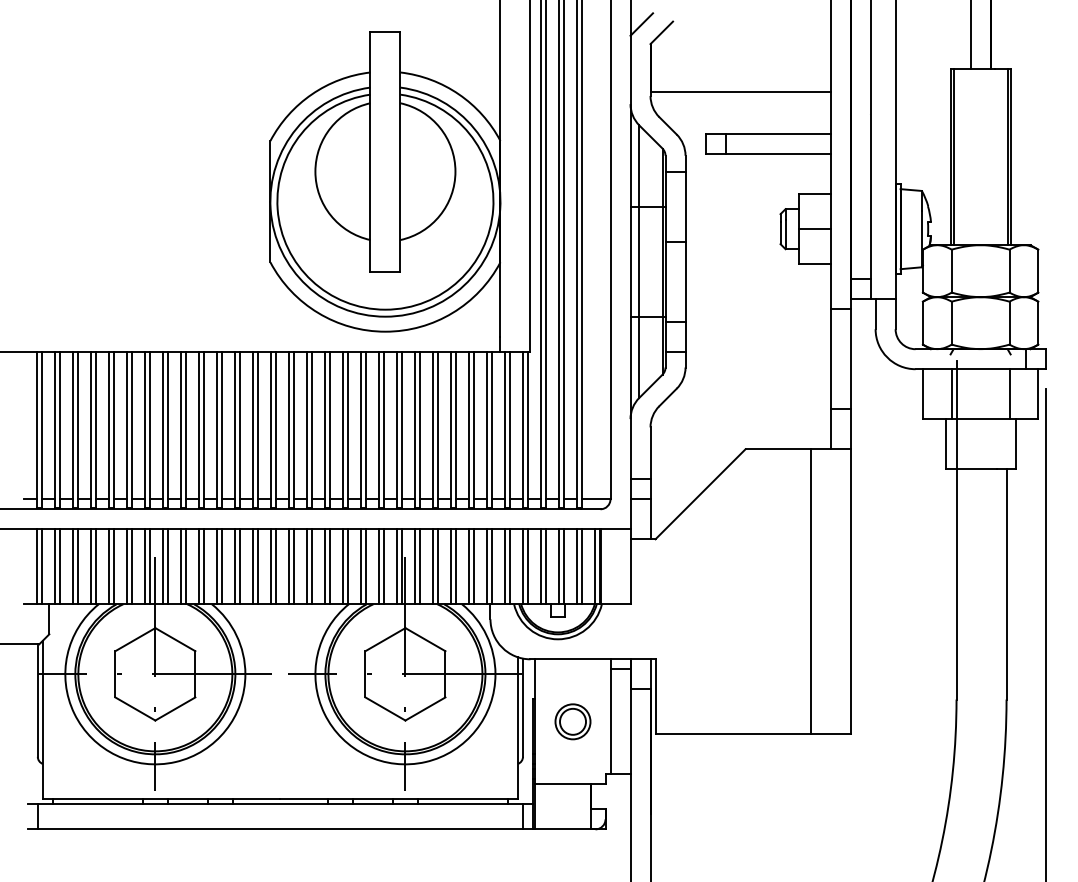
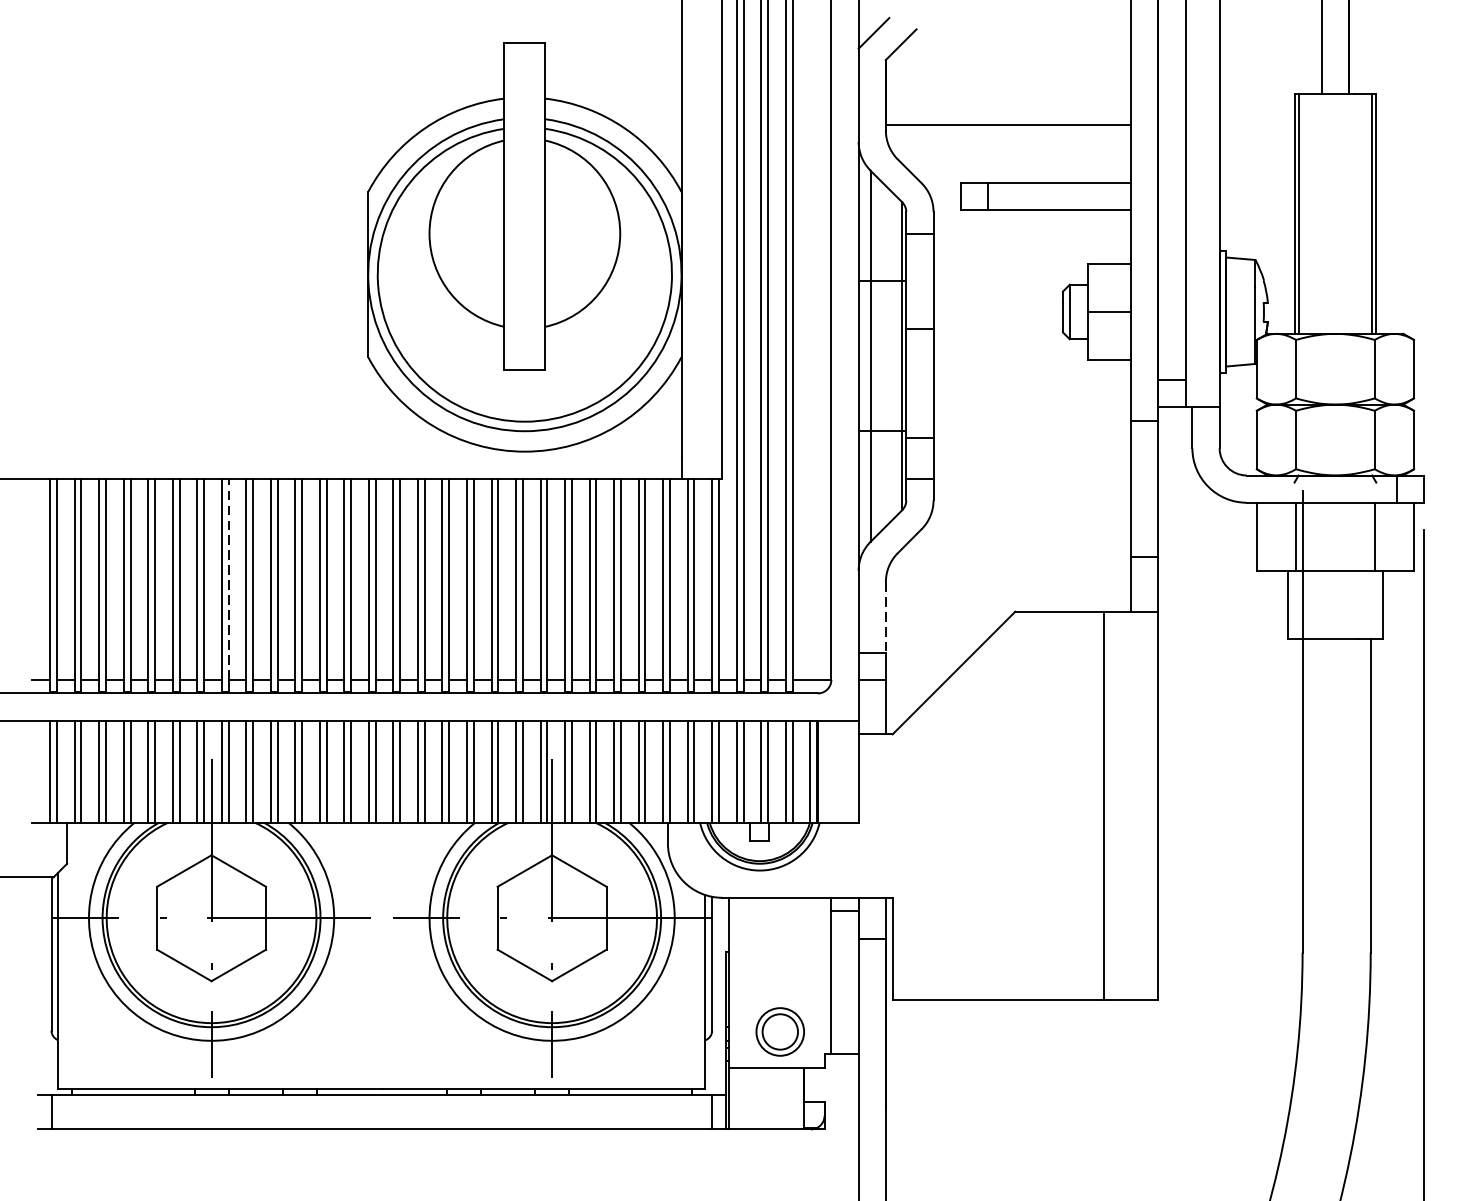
line: (167, 425) -> (228, 579), solid -> dashed
line: (650, 453) -> (885, 617), solid -> dashed
part: (572, 721) -> (779, 1031), moved

